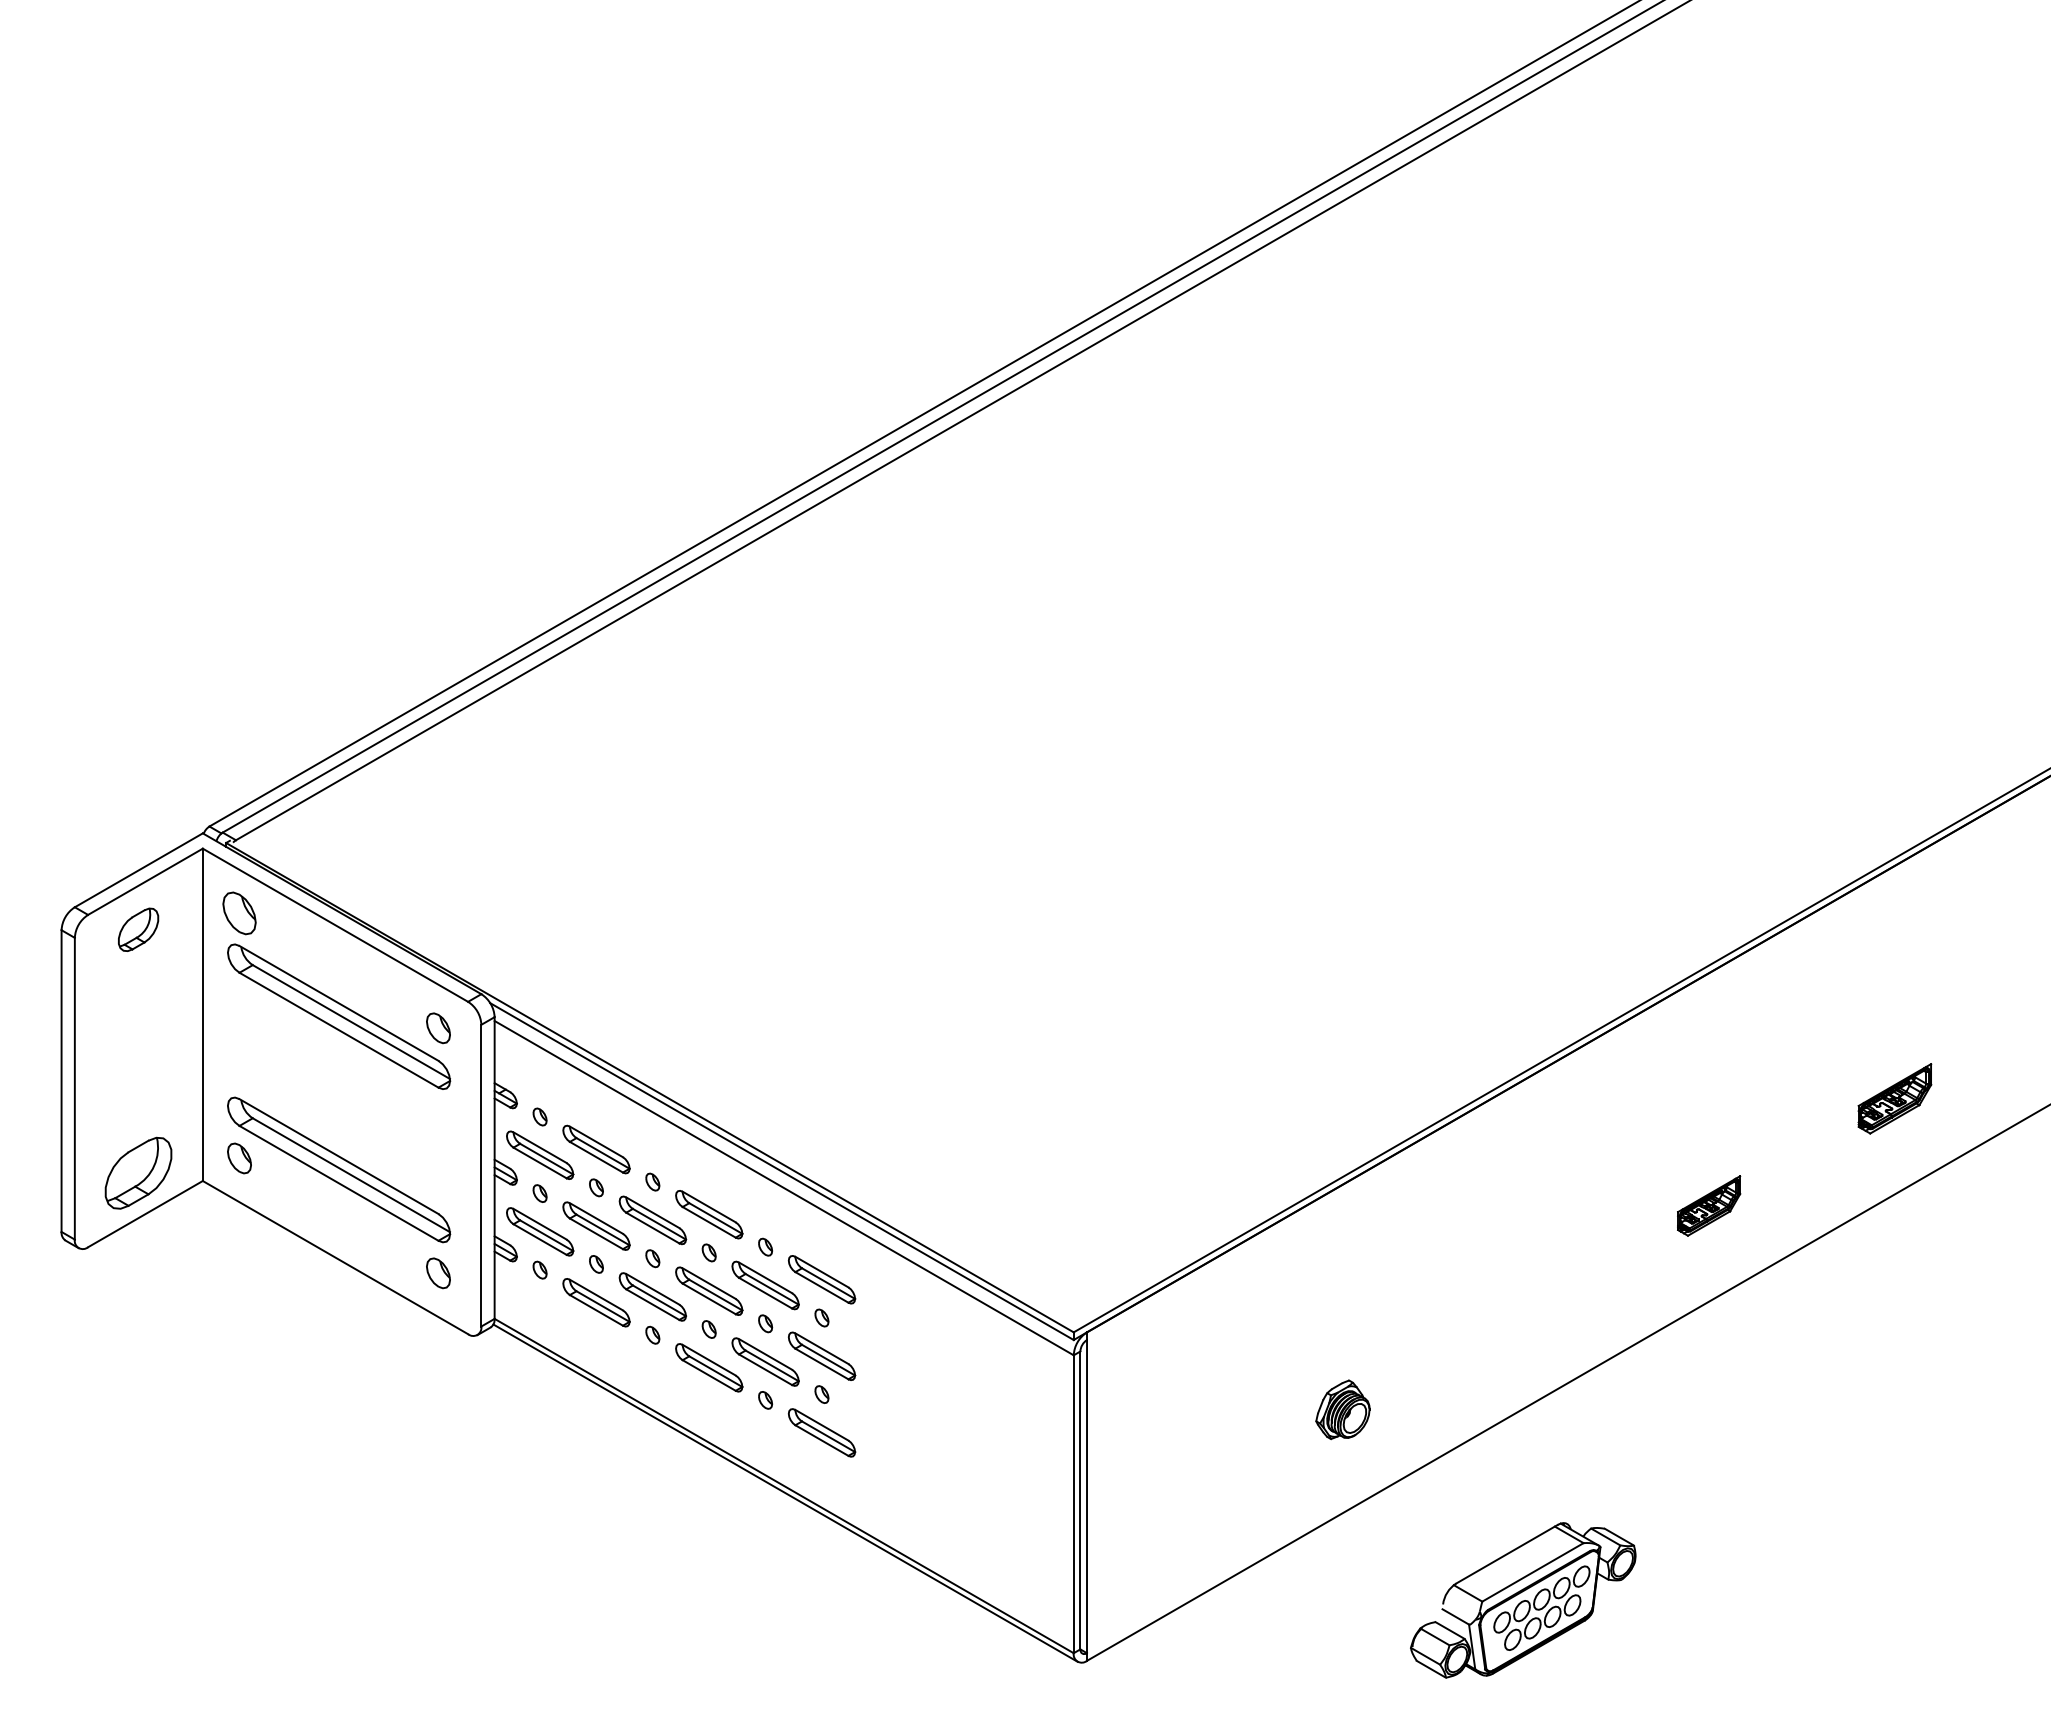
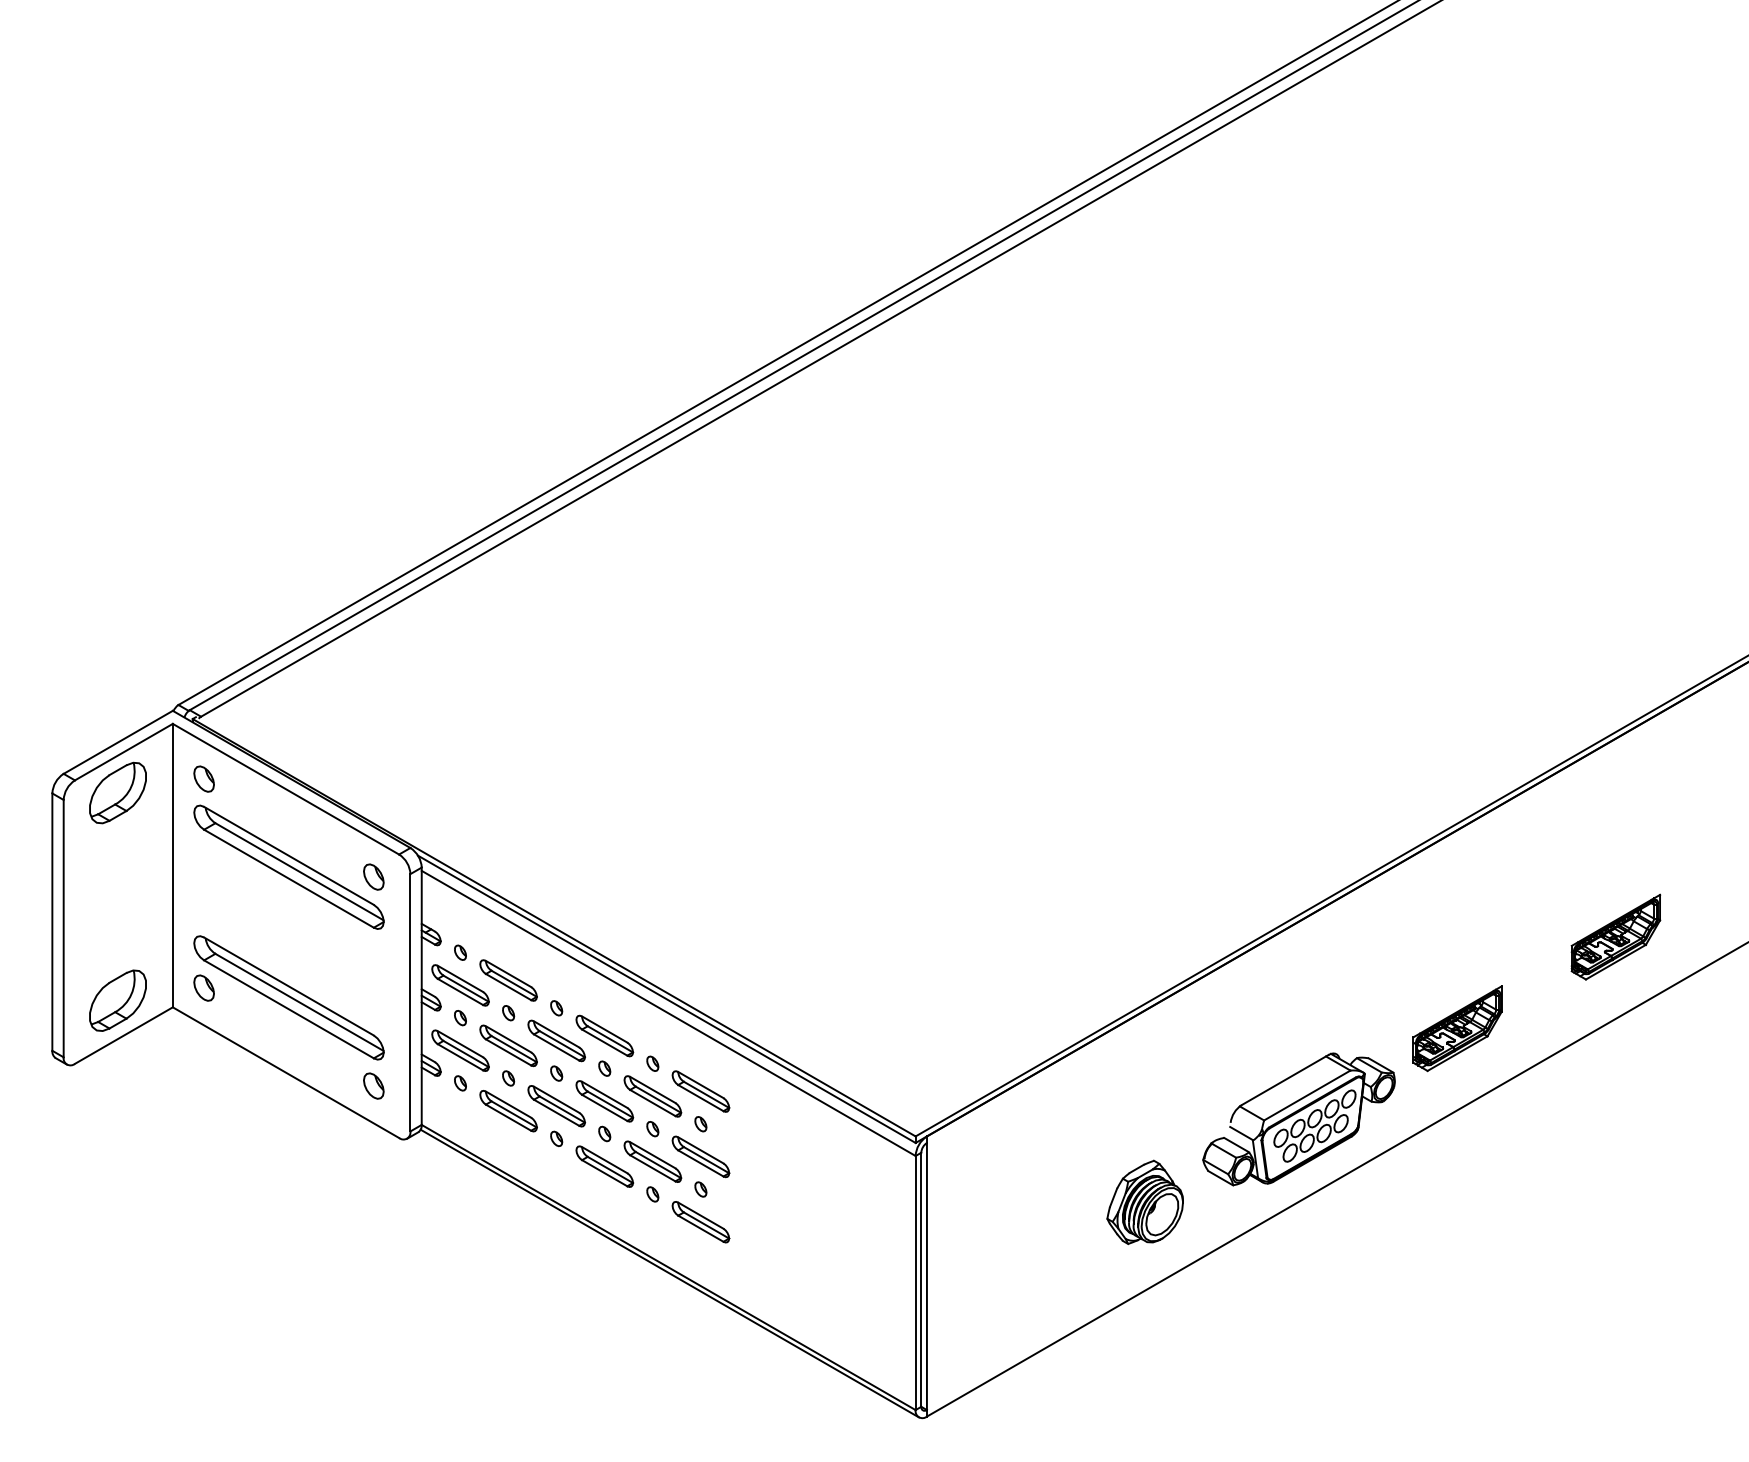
part: (239, 913) -> (204, 779), size x0.71
part: (138, 929) -> (117, 792), size x1.67
part: (1894, 1098) -> (1615, 936), size x1.43
part: (1708, 1205) -> (1457, 1028), size x1.67
part: (1342, 1409) -> (1144, 1202), size x1.67
part: (1523, 1600) -> (1299, 1119), moved

